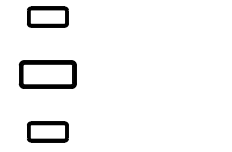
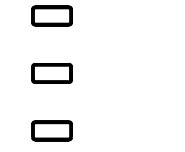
part: (47, 74) -> (51, 73), size x0.71

